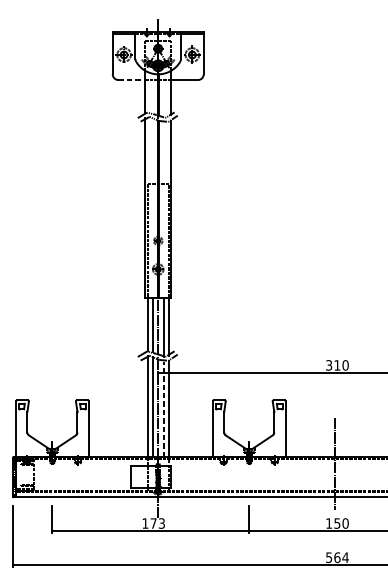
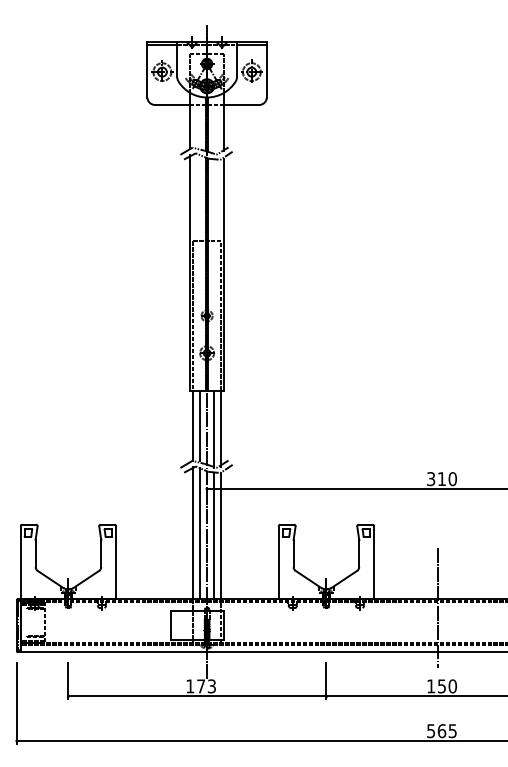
line: (131, 79) -> (172, 104), dashed -> solid
line: (163, 409) -> (214, 536), dashed -> solid
text: (345, 557) -> (452, 731), 564 -> 565

